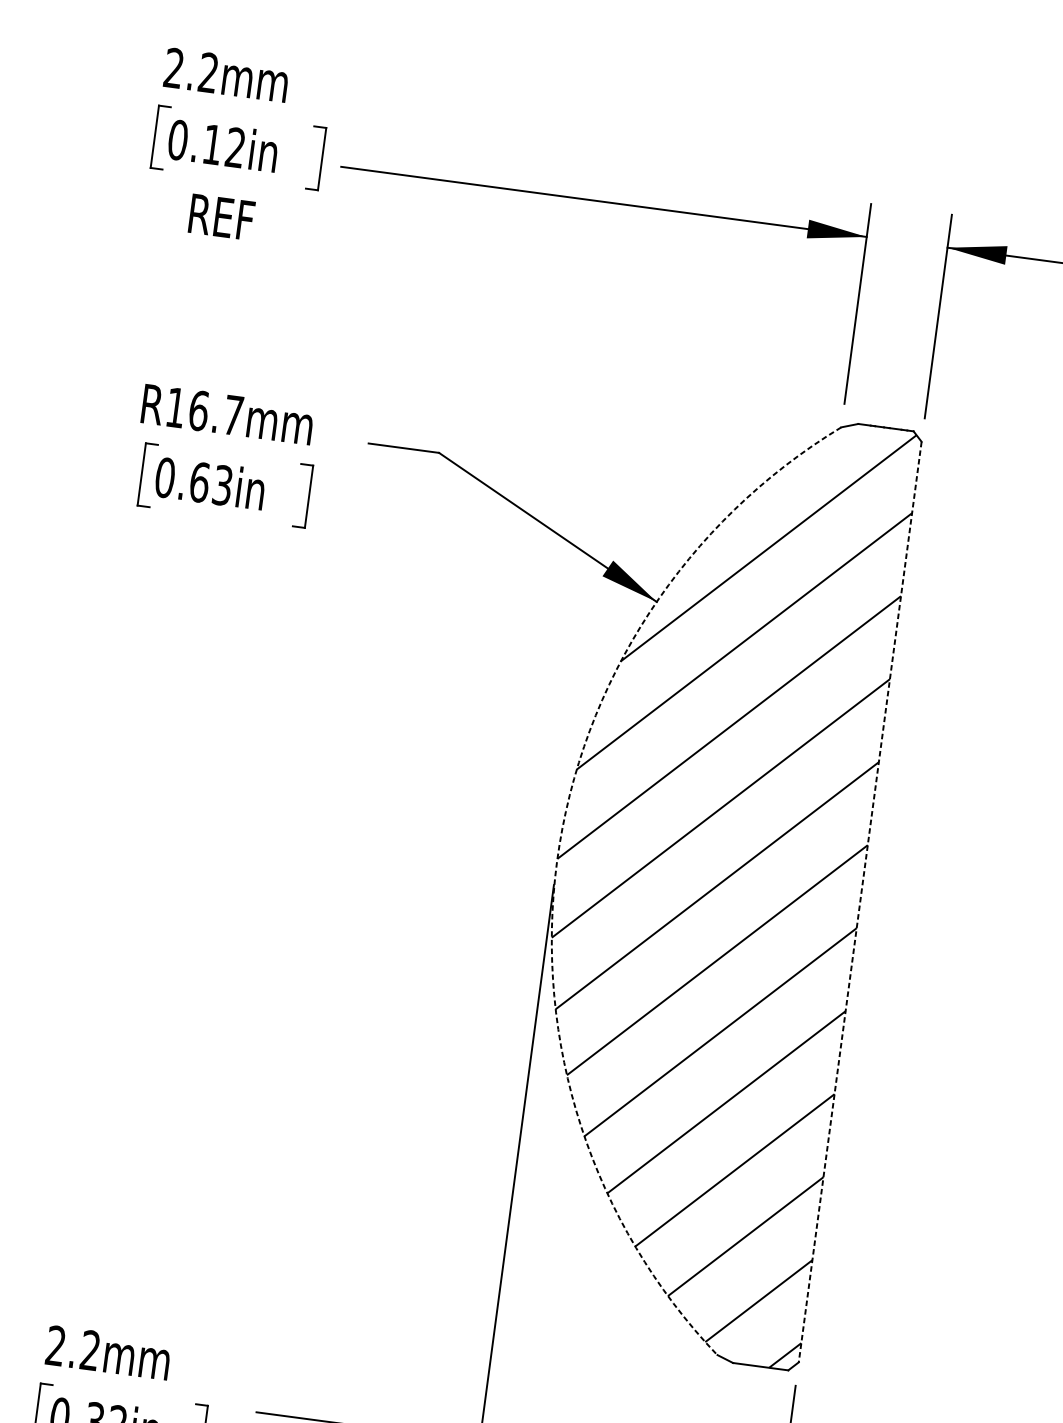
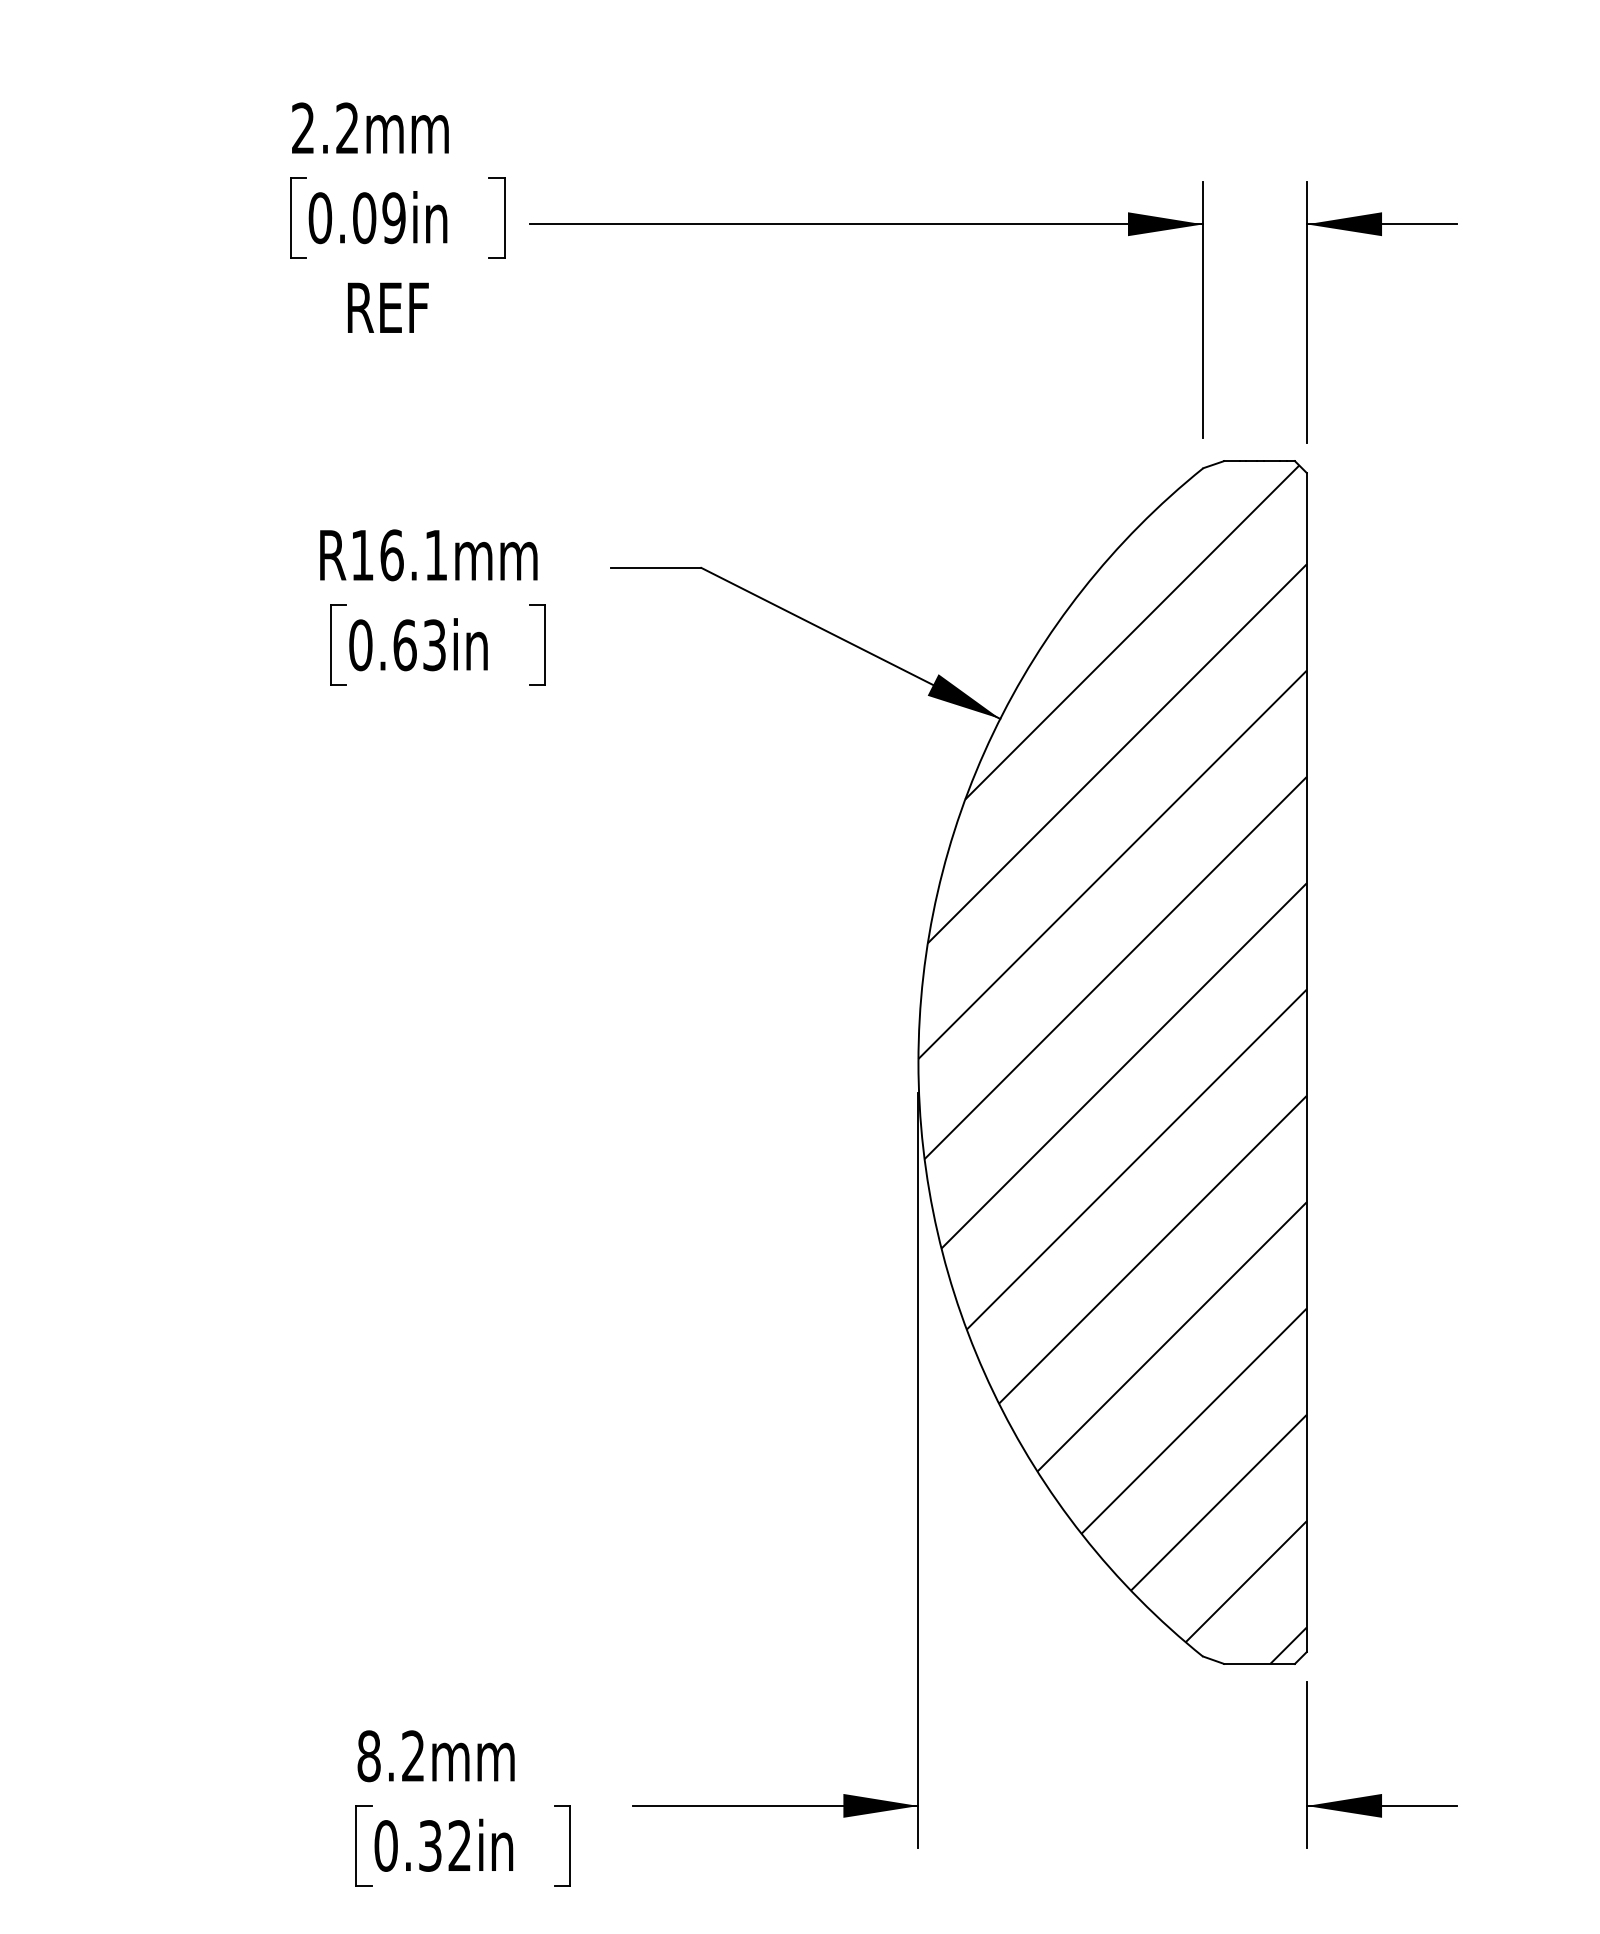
text: (224, 146) -> (379, 218), 0.12in -> 0.09in
text: (233, 415) -> (436, 555), R16.7mm -> R16.1mm
arc: (557, 861) -> (918, 1062), dashed -> solid
line: (860, 902) -> (1306, 1062), dashed -> solid
text: (55, 1346) -> (368, 1756), 2.2mm -> 8.2mm

